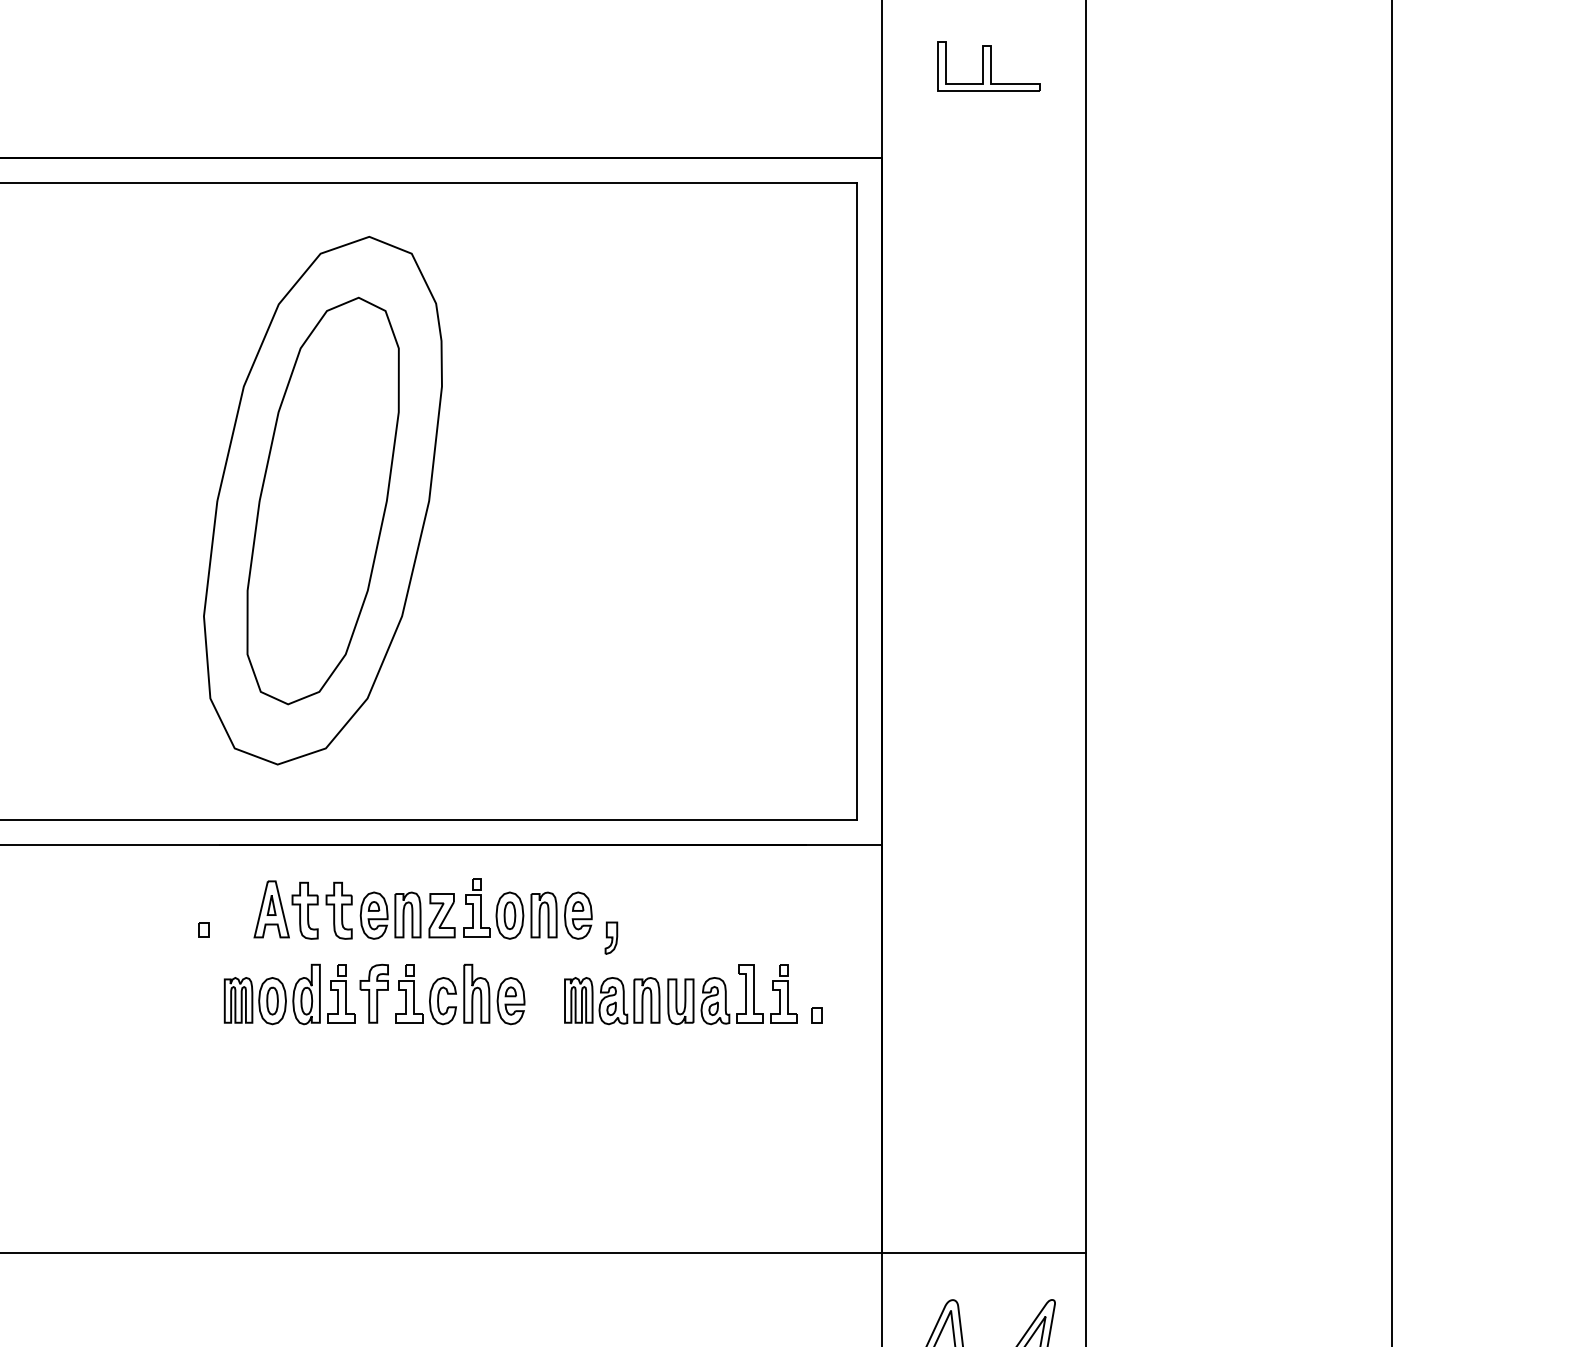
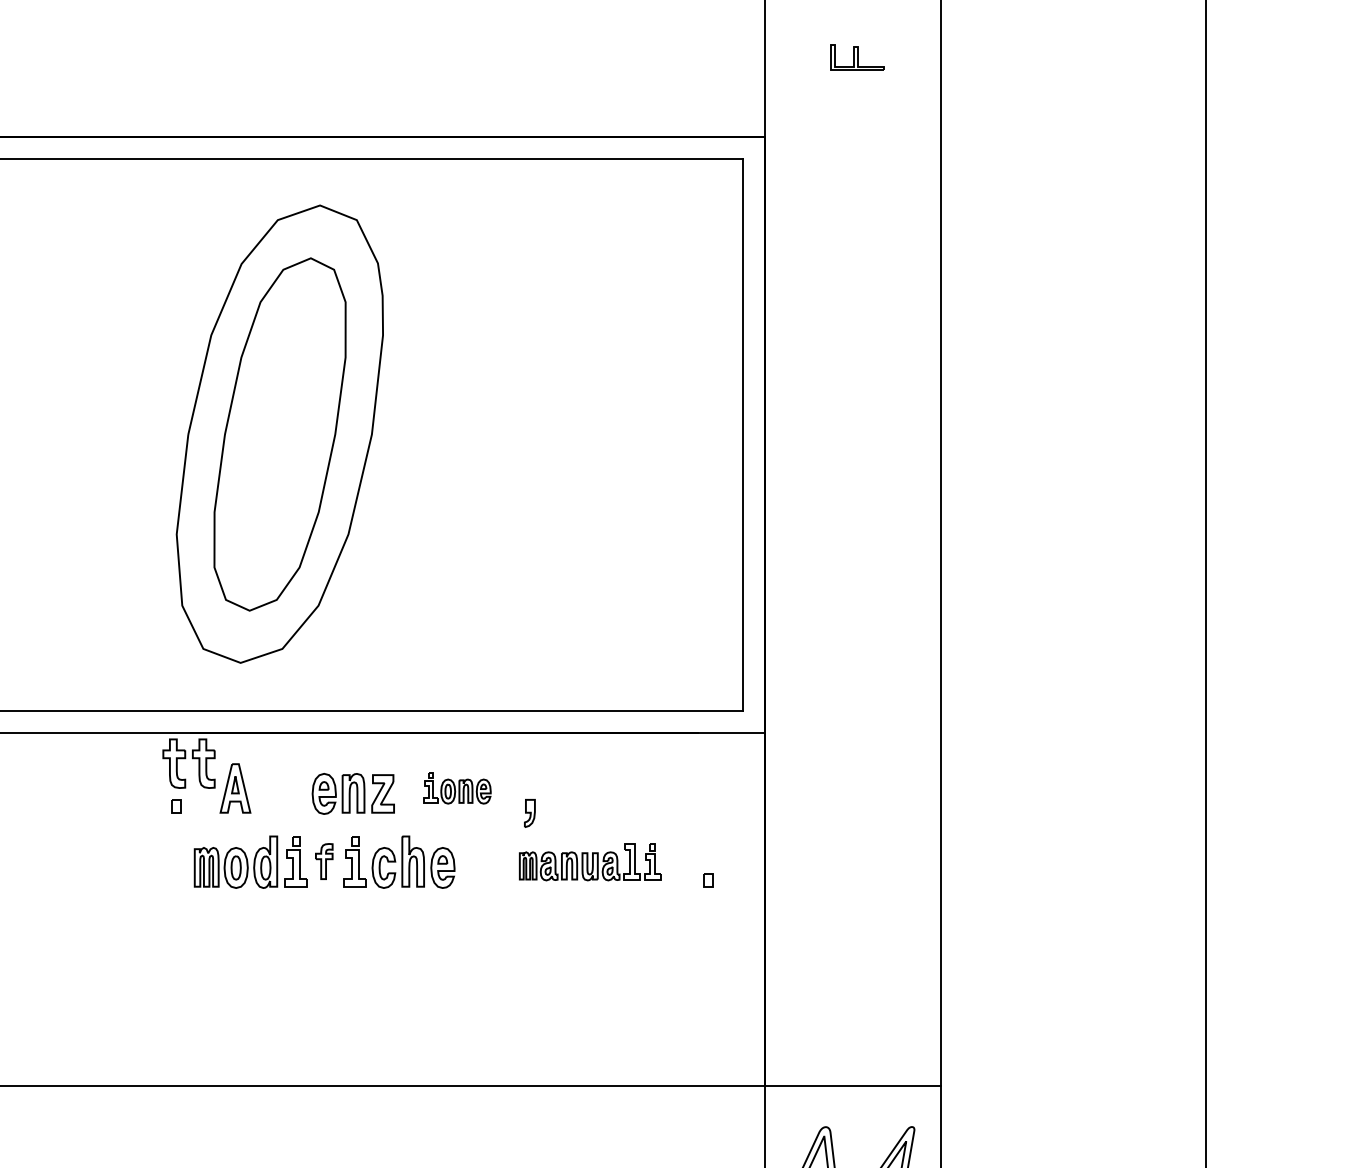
part: (988, 66) -> (856, 57), size x0.6
part: (527, 908) -> (457, 787), size x0.6
part: (321, 910) -> (188, 763), moved
part: (373, 993) -> (323, 861), size x0.7
part: (680, 994) -> (589, 862), size x0.7

